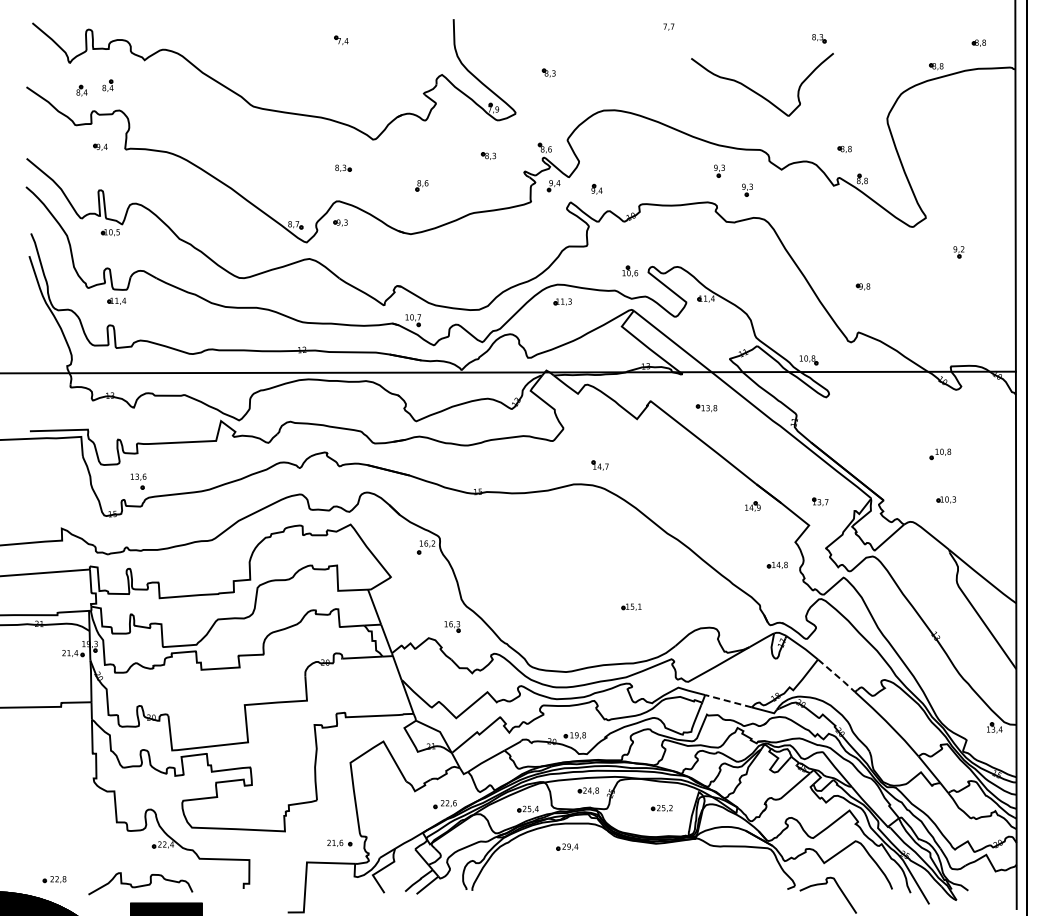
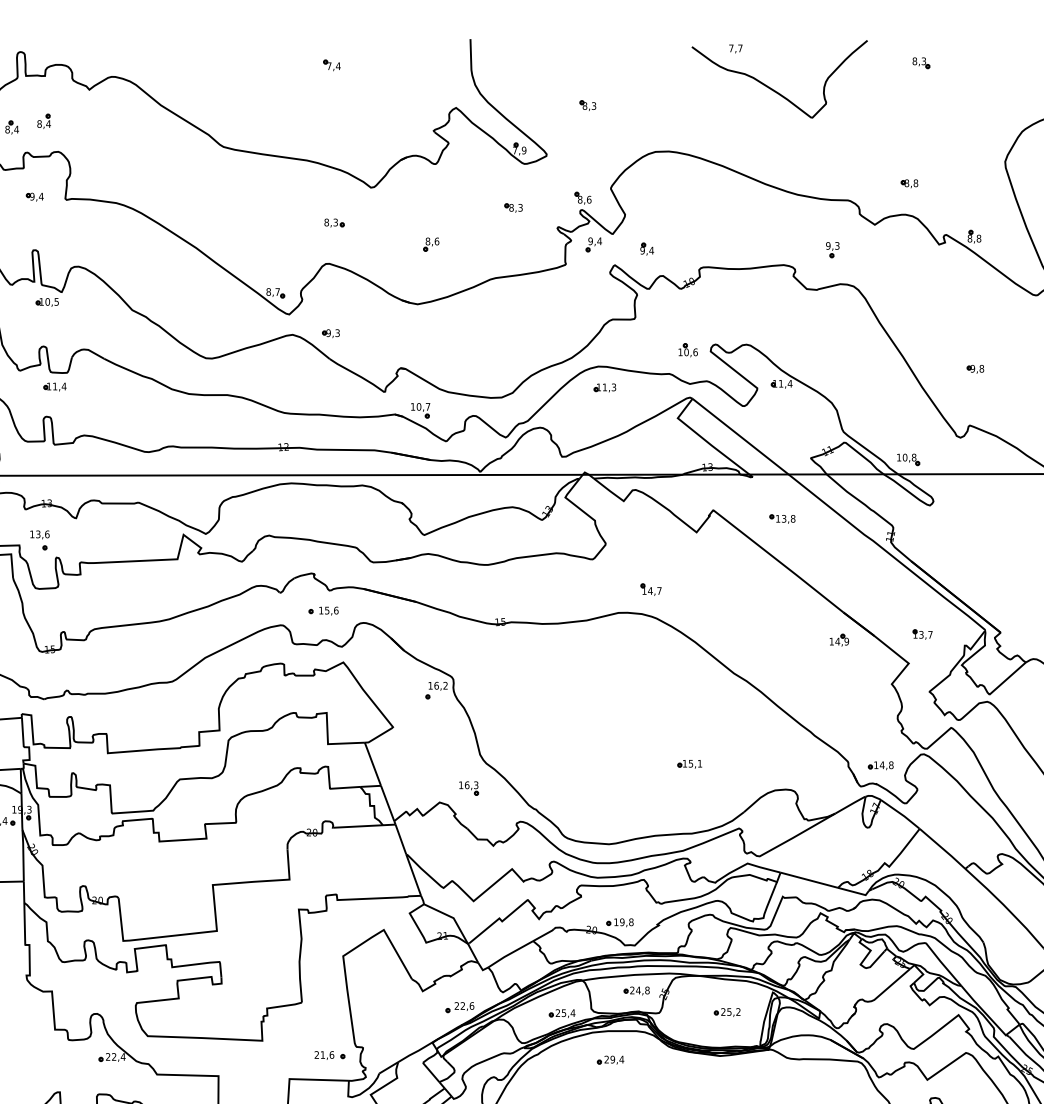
curve: (757, 92) -> (773, 88), moved
part: (844, 149) -> (909, 183), moved
part: (719, 170) -> (798, 225), removed
part: (340, 222) -> (330, 333), moved
part: (138, 481) -> (39, 540), moved
part: (334, 482) -> (323, 610), added
part: (776, 564) -> (879, 764), moved
line: (837, 676) -> (943, 849), dashed -> solid
line: (728, 701) -> (809, 880), dashed -> solid

